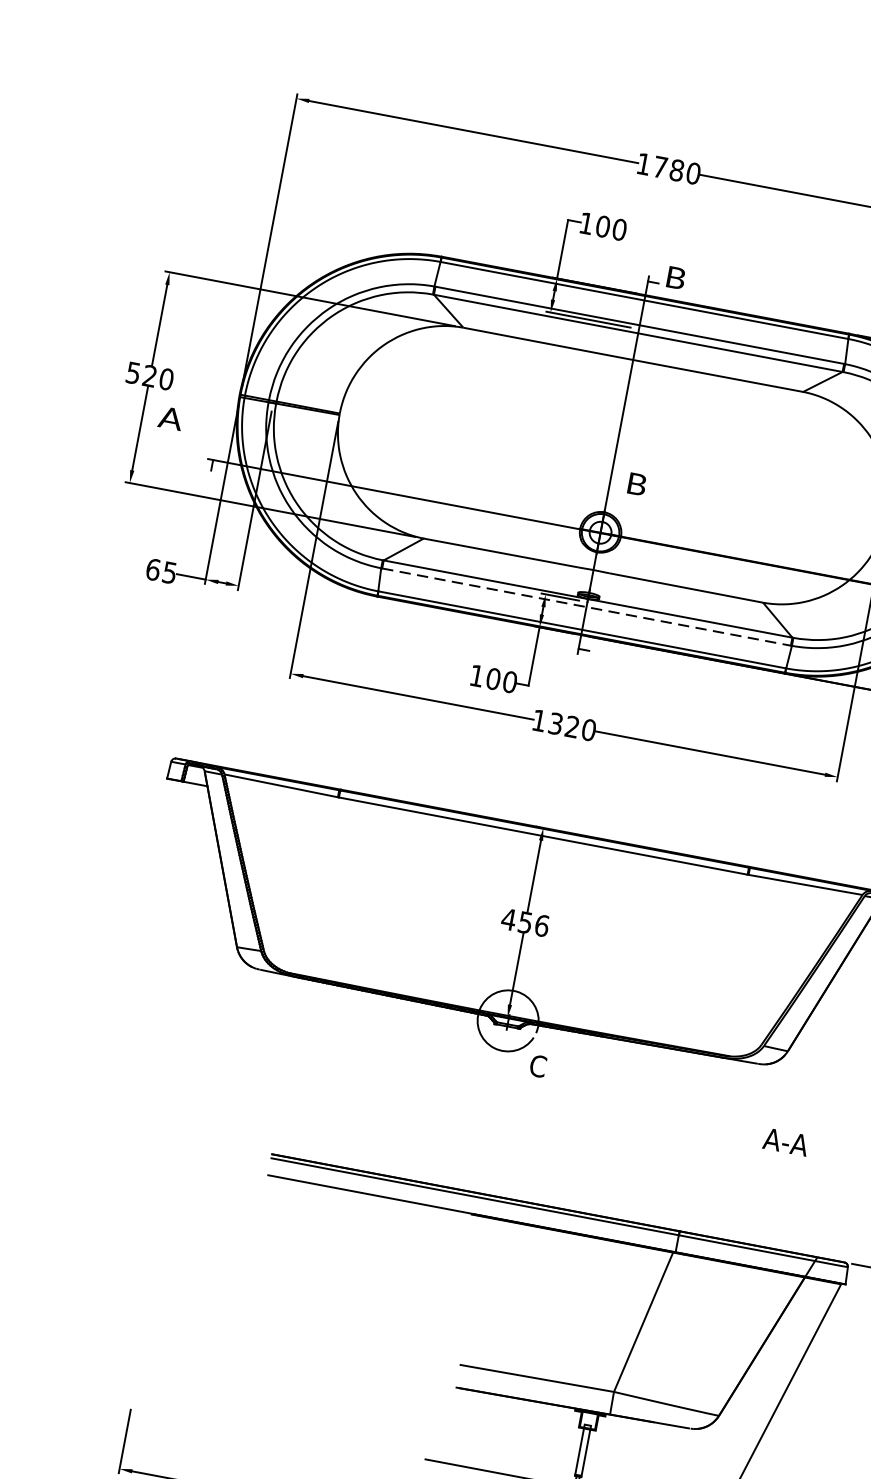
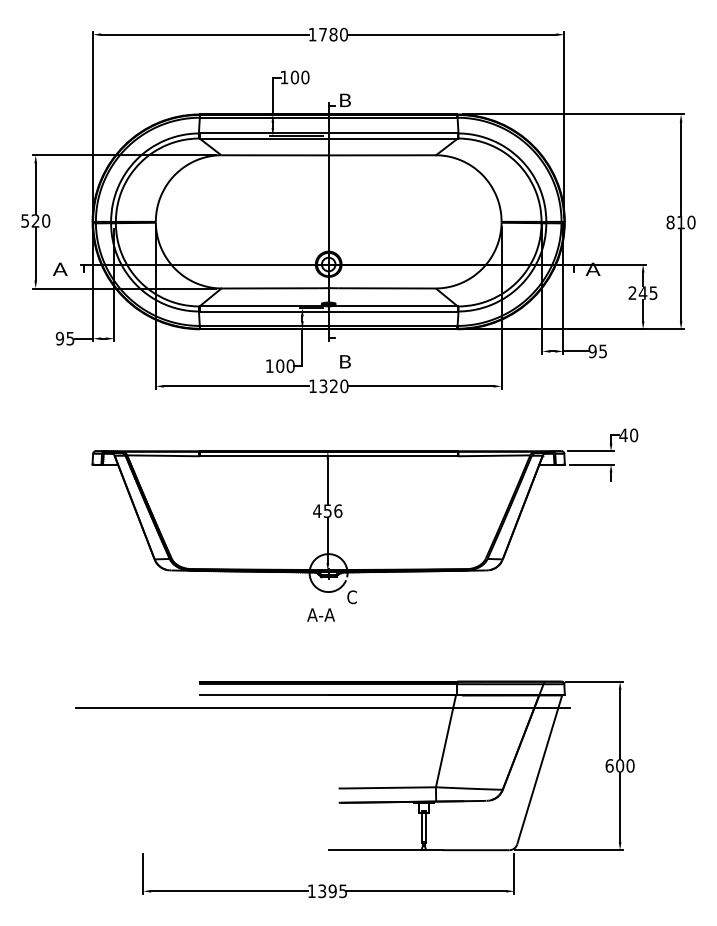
text: (171, 417) -> (60, 268), moved
text: (637, 483) -> (345, 361), moved
text: (152, 569) -> (59, 338), 65 -> 95
line: (587, 607) -> (329, 311), dashed -> solid
text: (785, 1141) -> (320, 614), moved
line: (459, 1233) -> (323, 708), added

